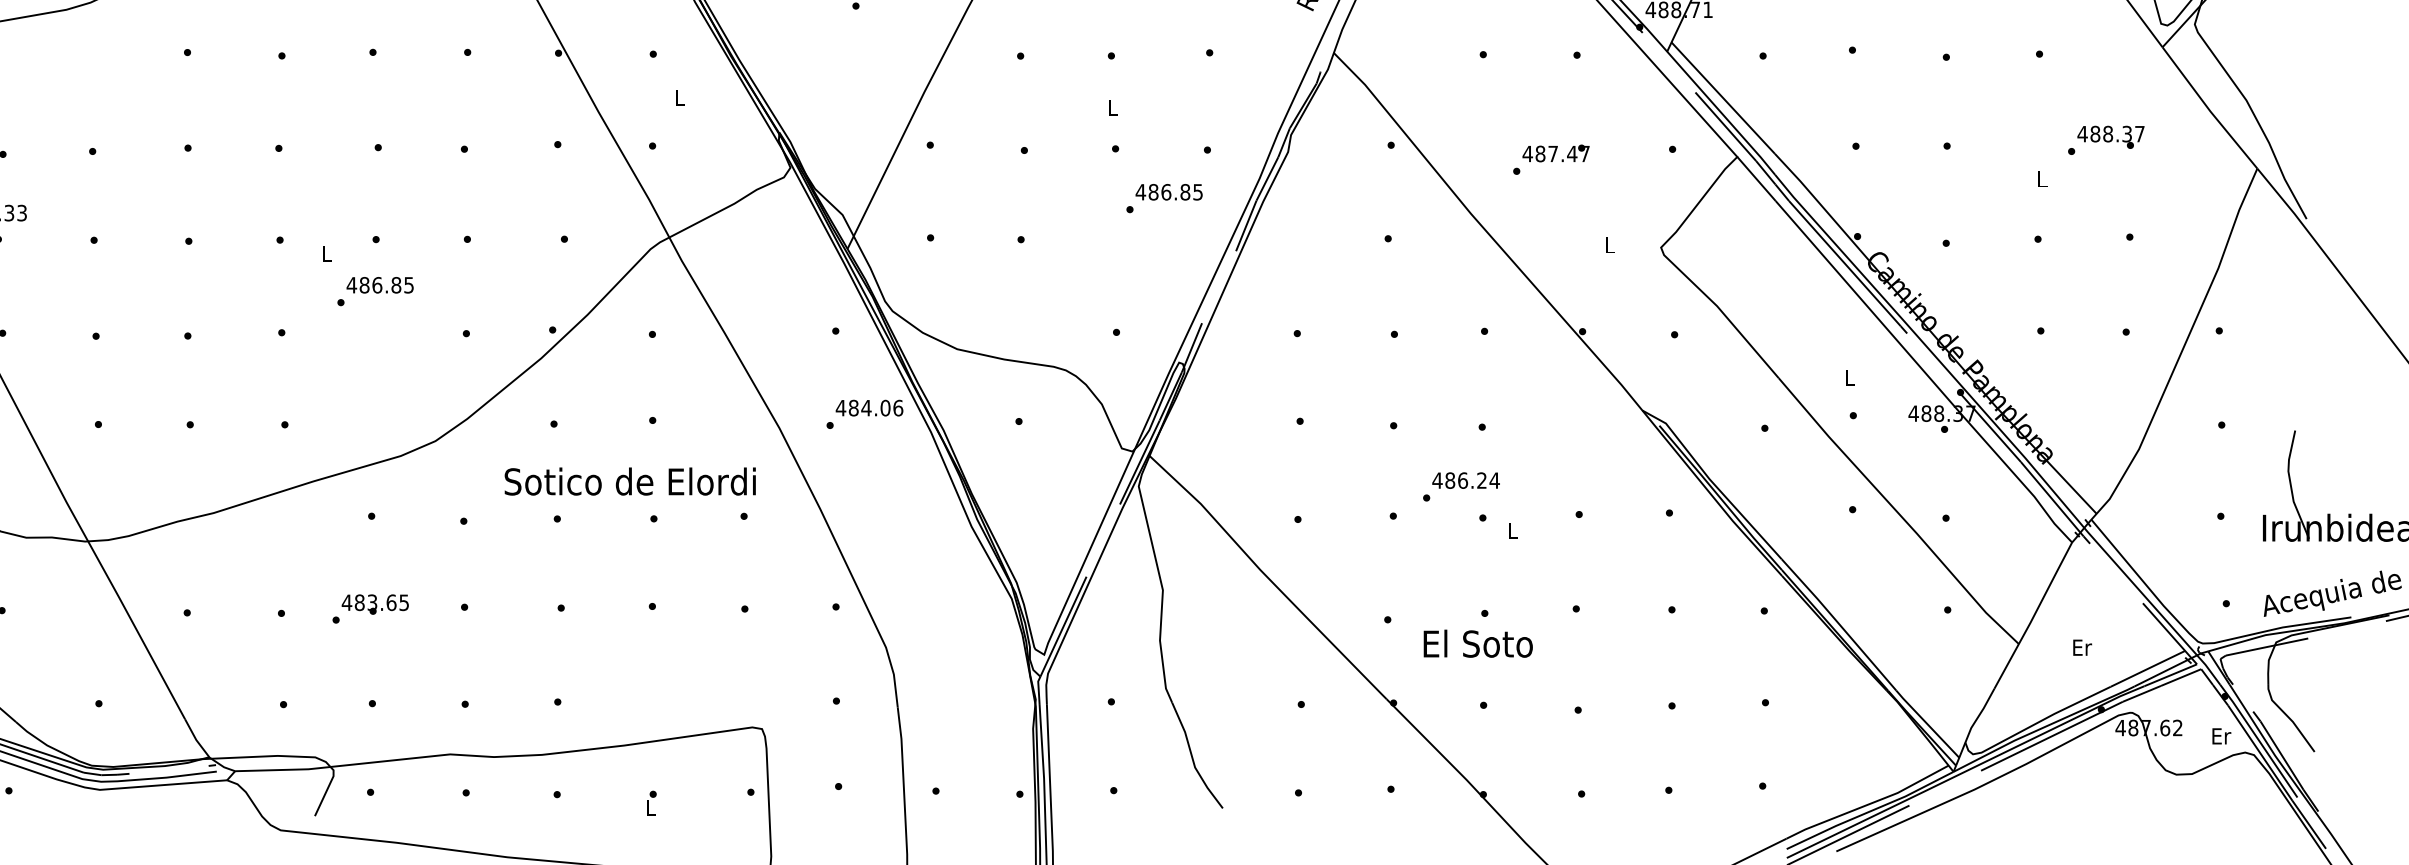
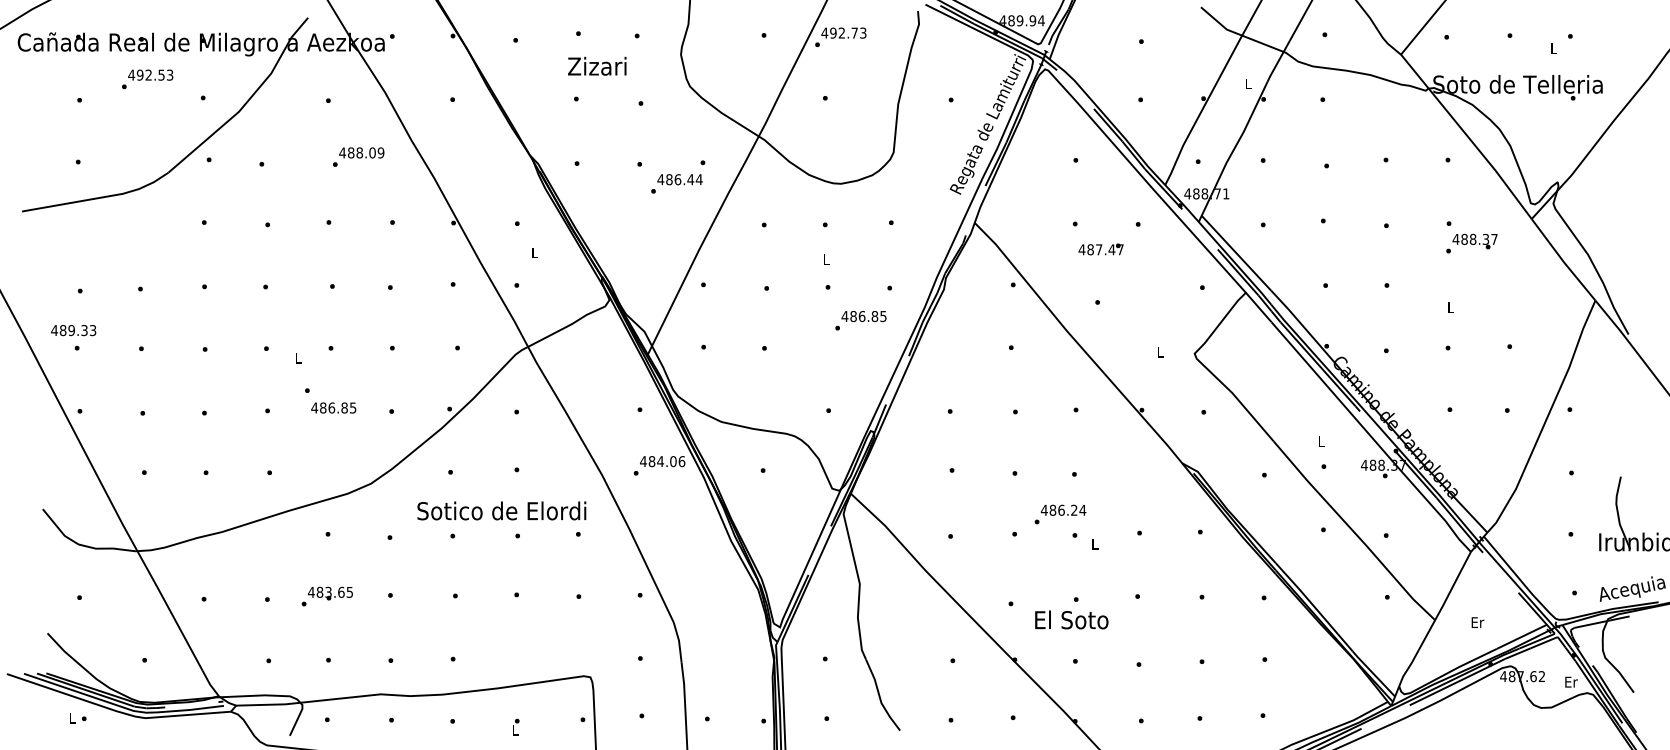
text: (2105, 140) -> (1471, 243), moved
text: (1555, 153) -> (1100, 249), moved
text: (379, 284) -> (333, 407), moved

